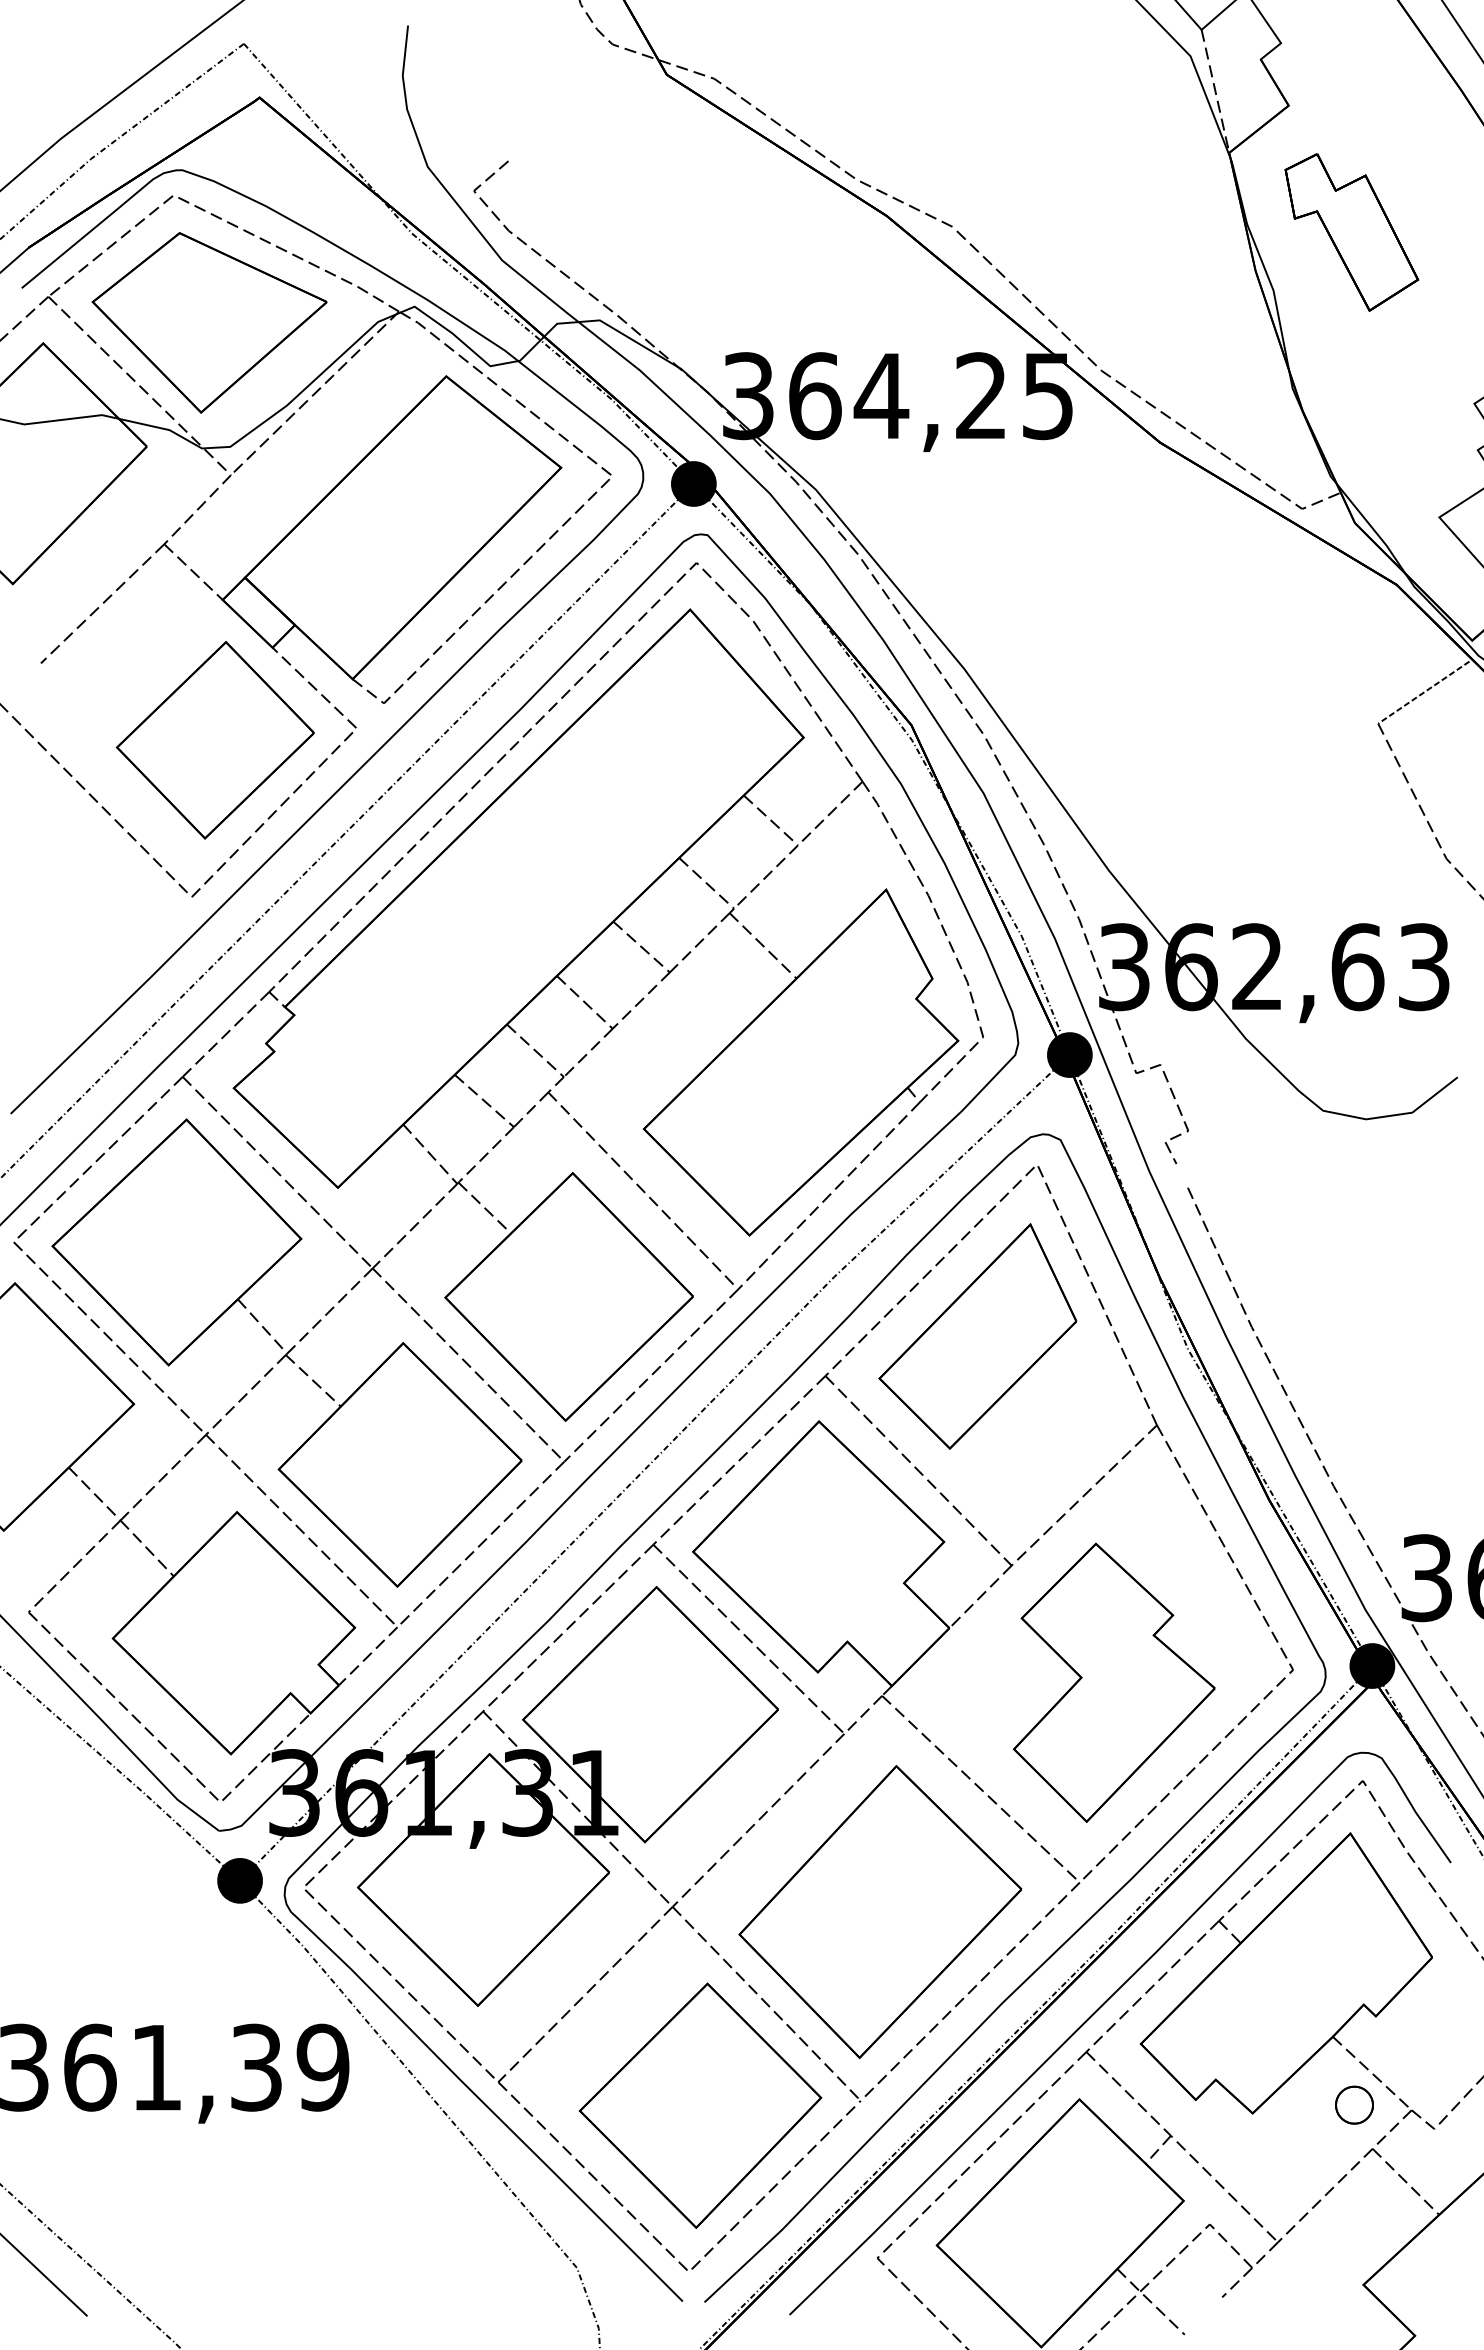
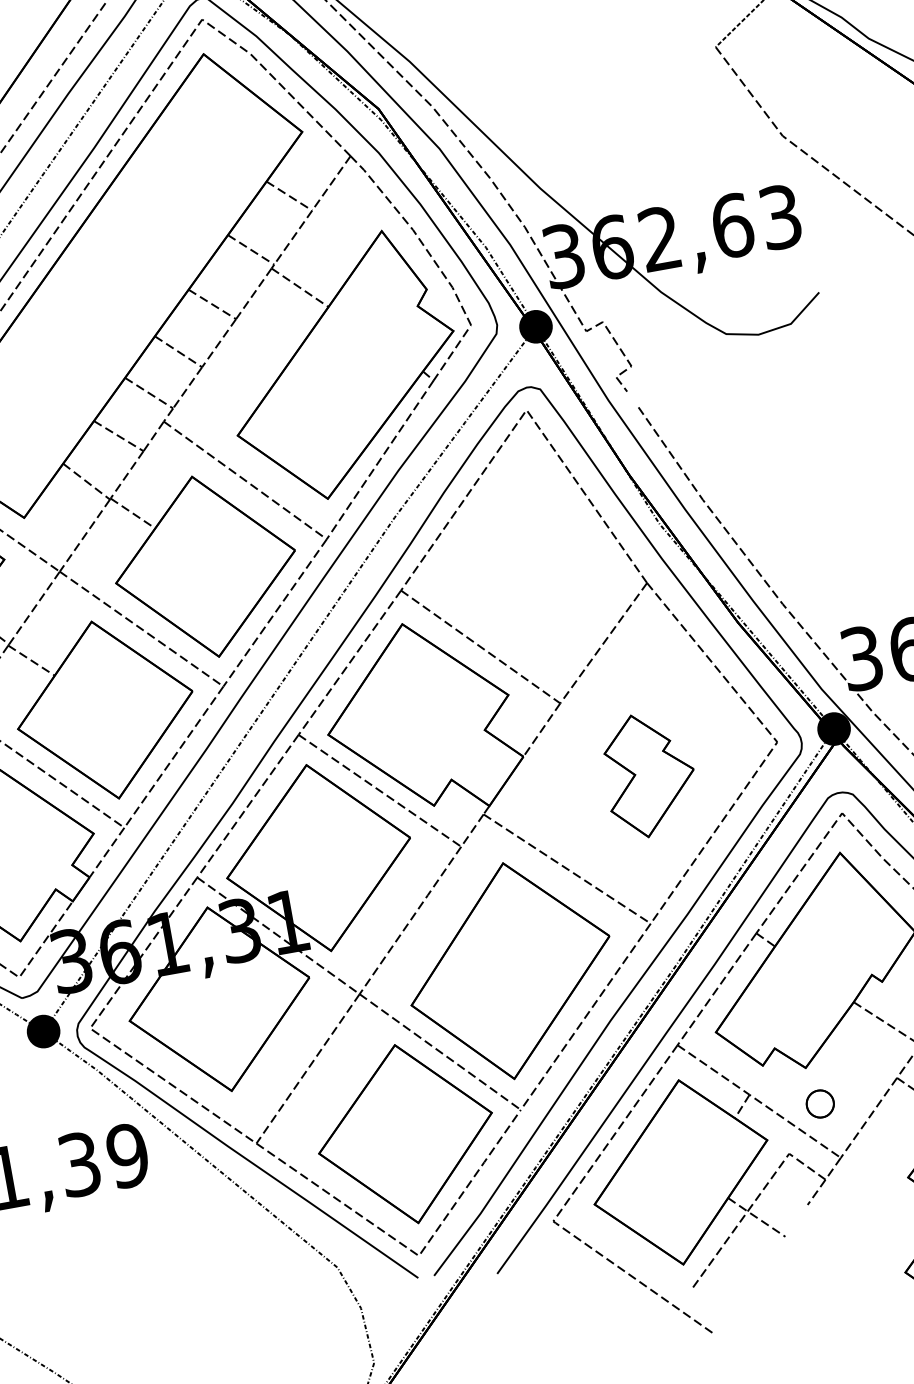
part: (977, 1336) -> (505, 542), removed
part: (1114, 1682) -> (649, 774), size x0.6
part: (1354, 2104) -> (820, 1103), moved

